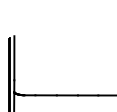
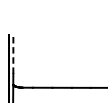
line: (14, 57) -> (13, 52), solid -> dashed

